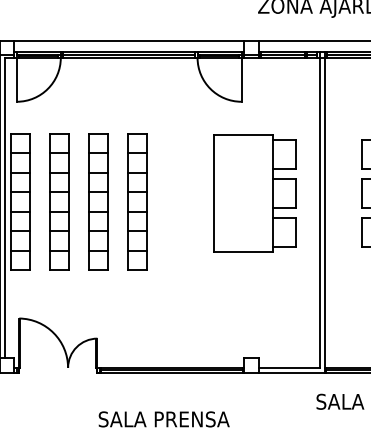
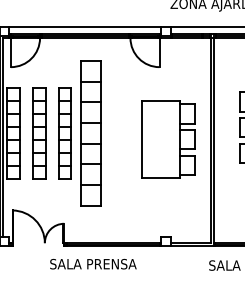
part: (255, 193) -> (168, 139), moved
part: (137, 202) -> (90, 133), size x1.6
text: (164, 418) -> (93, 263), moved

